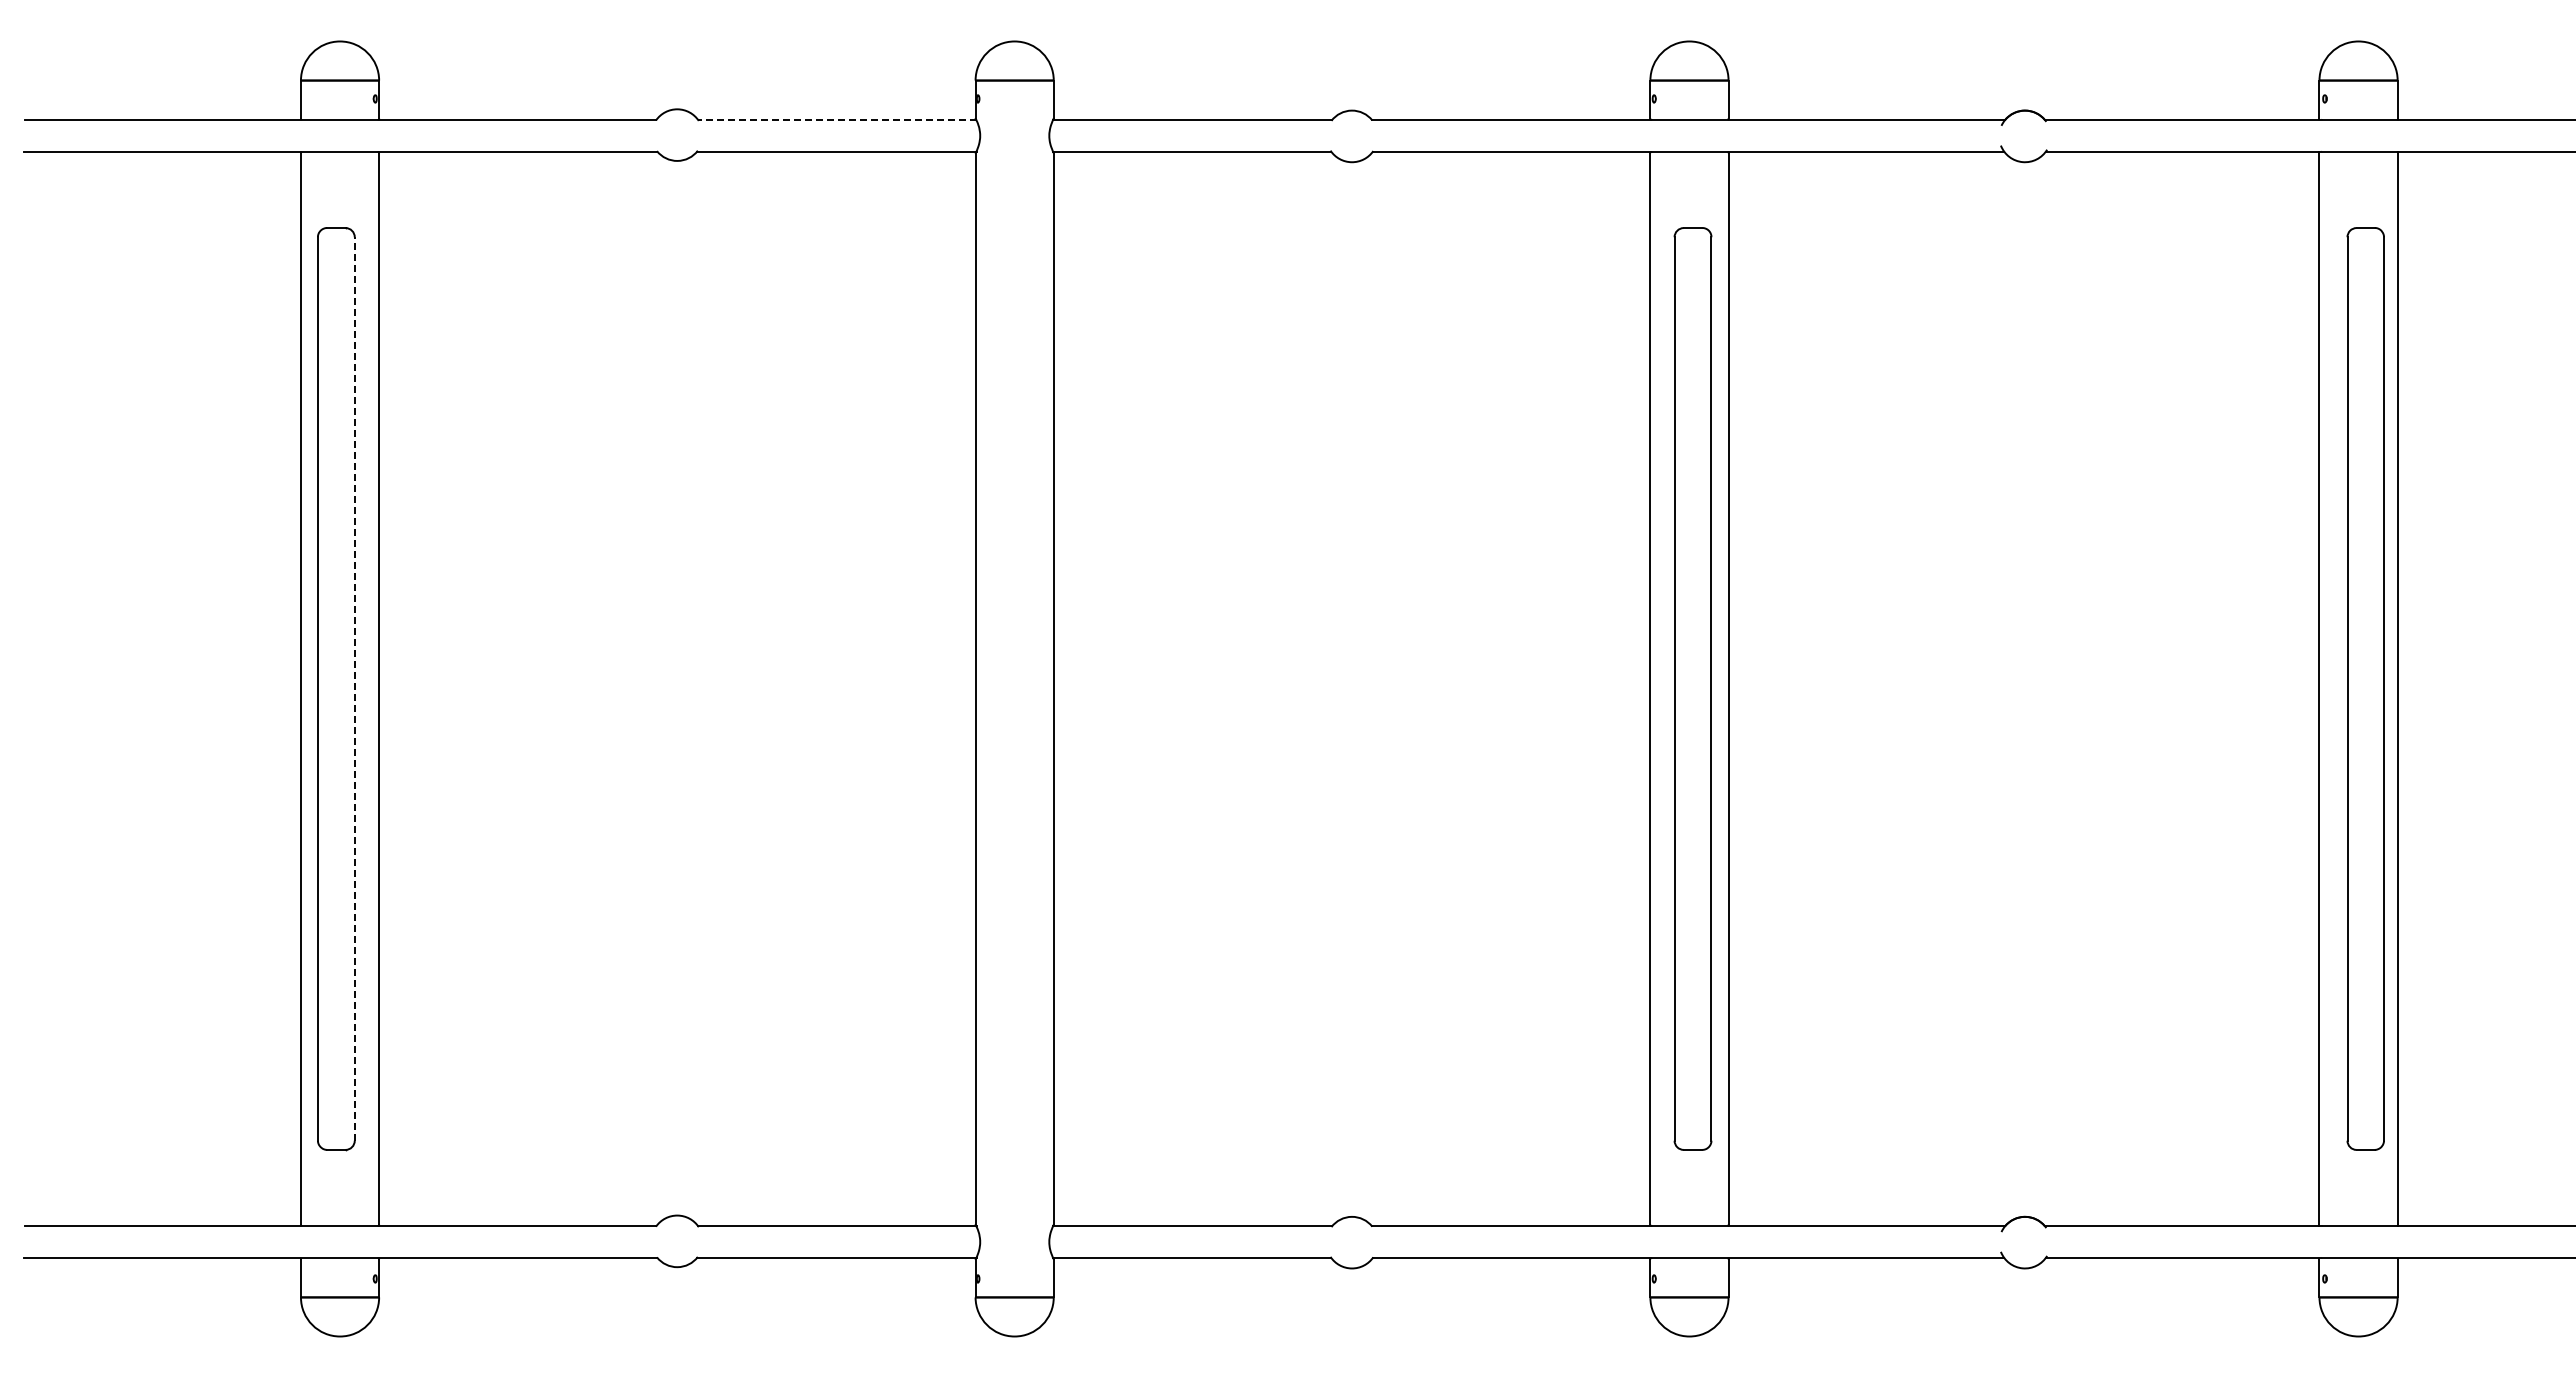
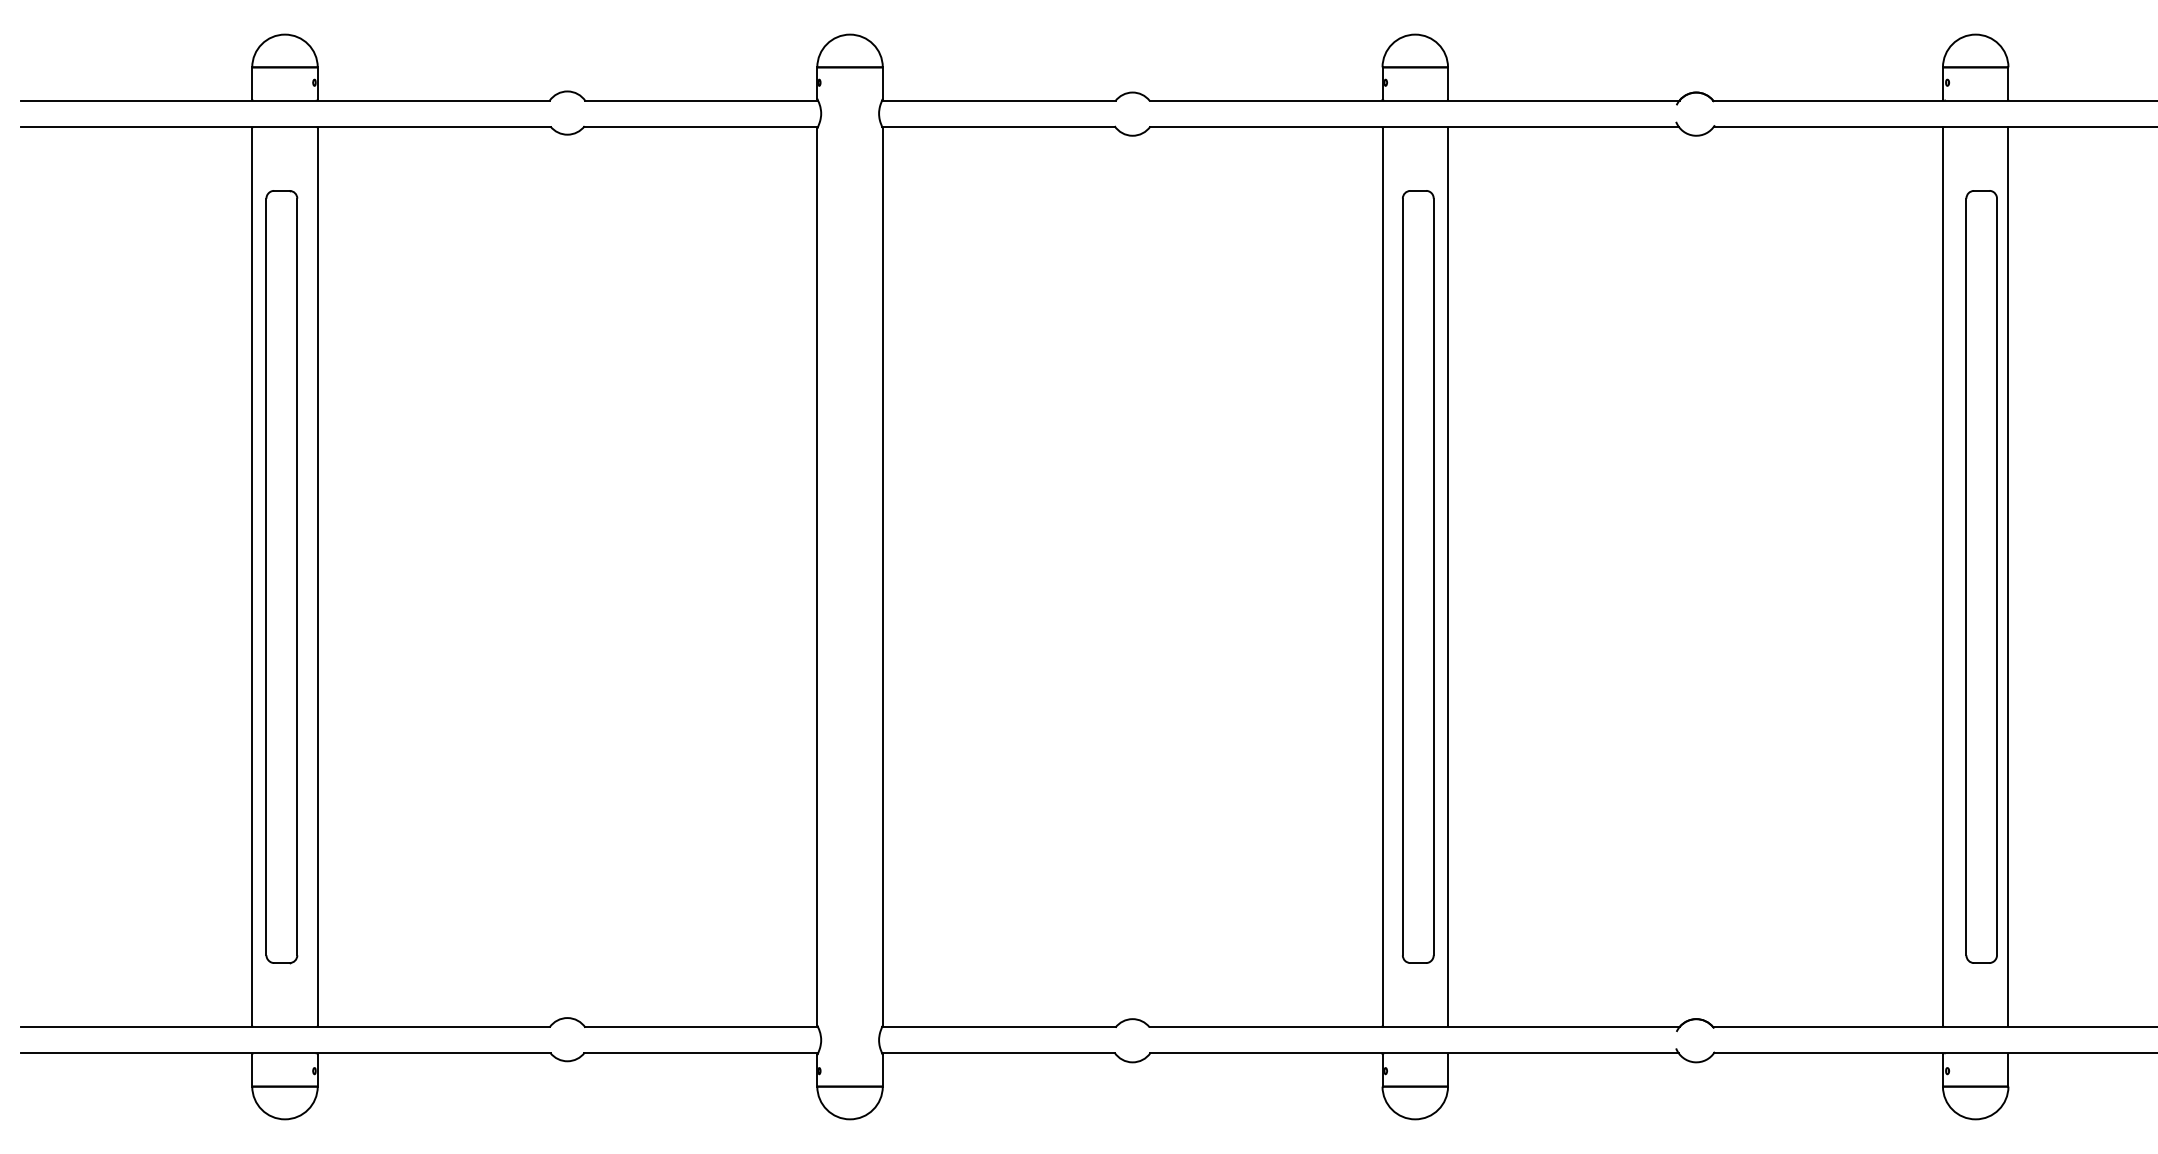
line: (836, 120) -> (700, 100), dashed -> solid
line: (354, 689) -> (297, 577), dashed -> solid

